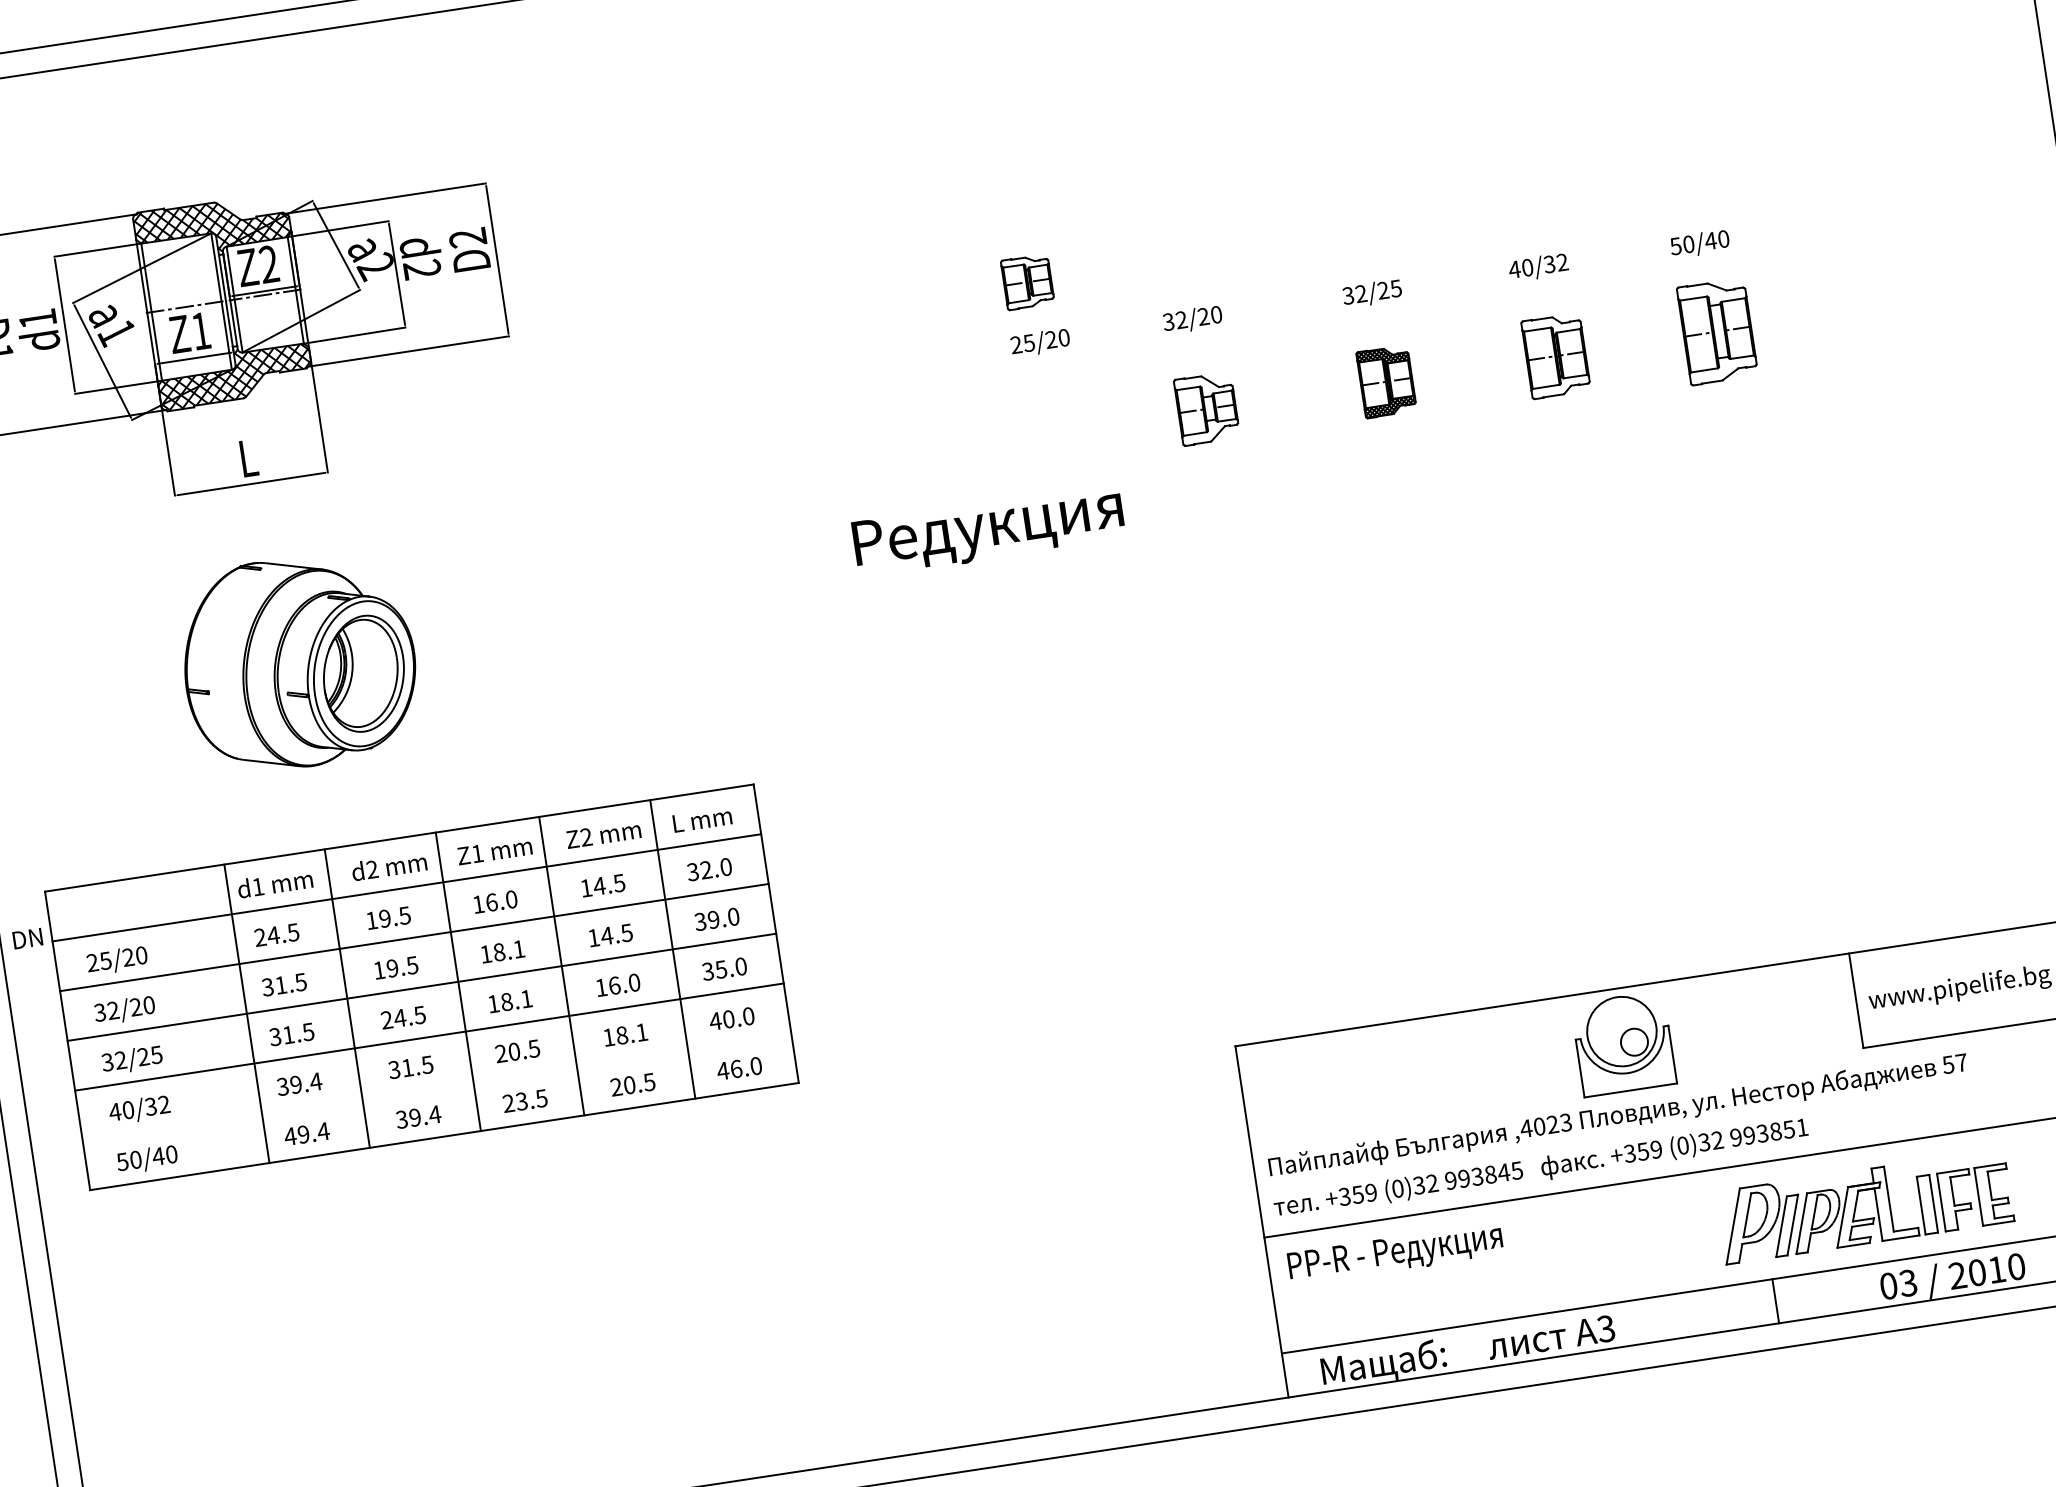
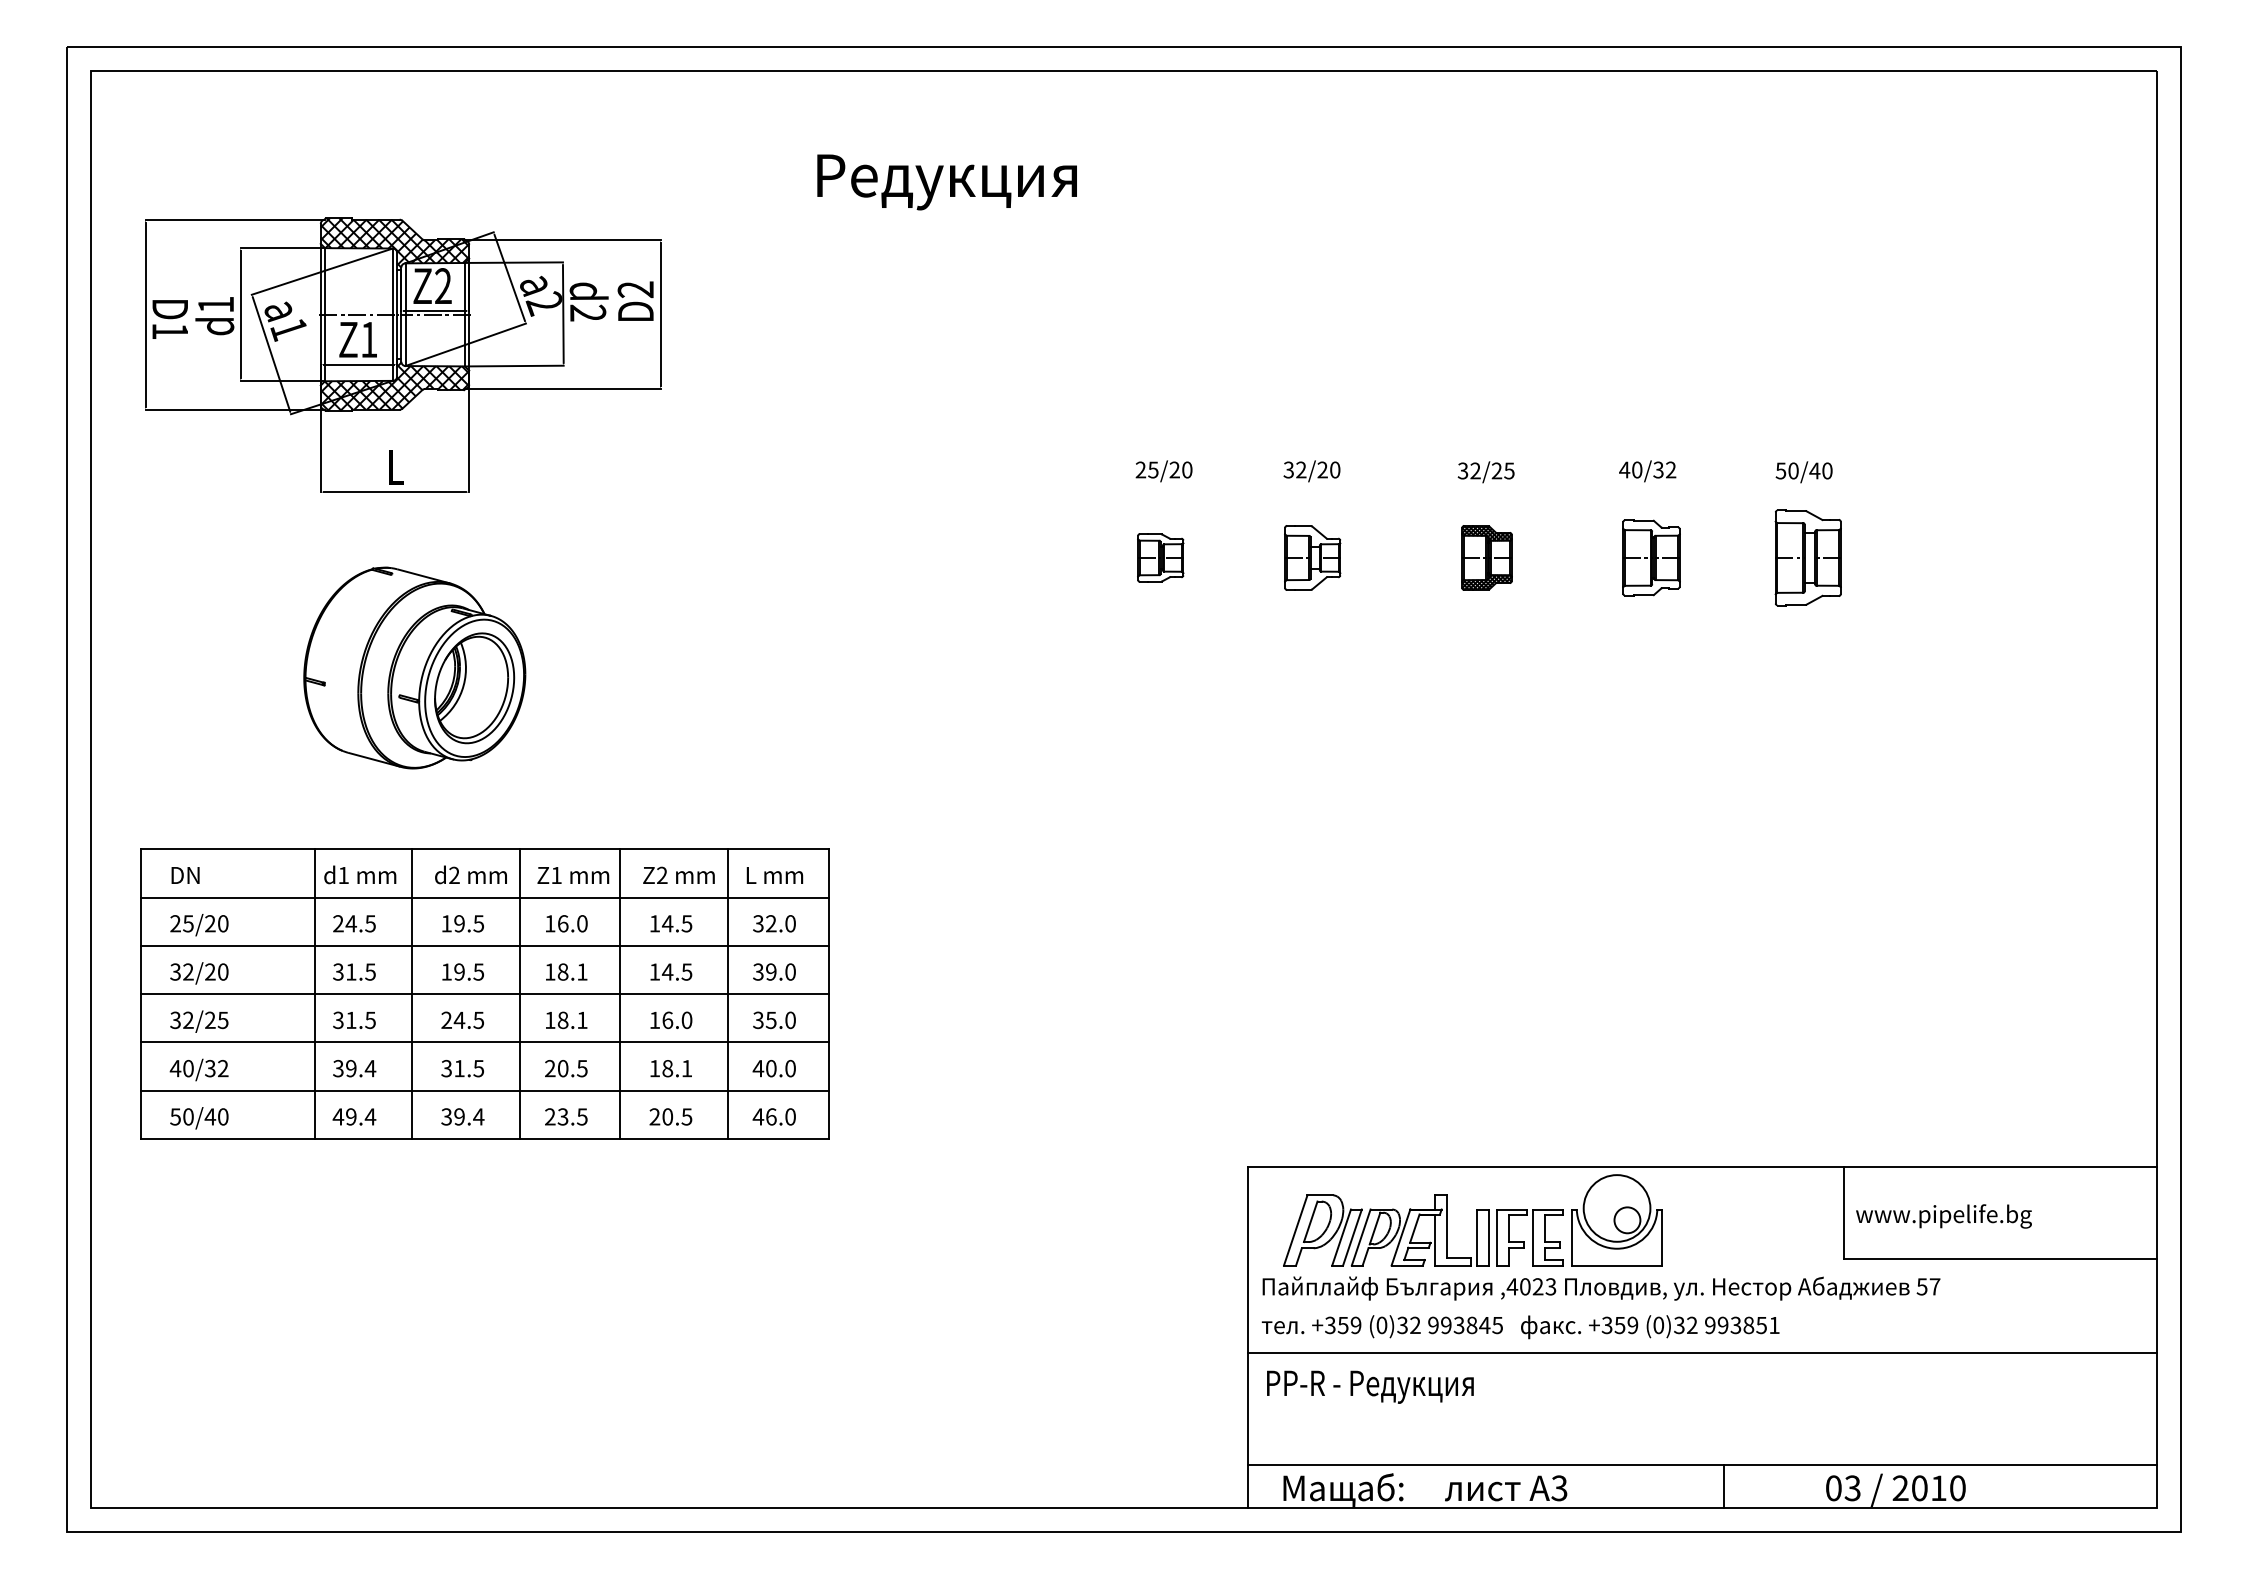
part: (1027, 281) -> (1160, 557), moved
text: (988, 531) -> (946, 182), moved
text: (27, 938) -> (185, 875), moved
line: (436, 1086) -> (484, 1090), added
part: (1857, 1204) -> (1416, 1227), moved

